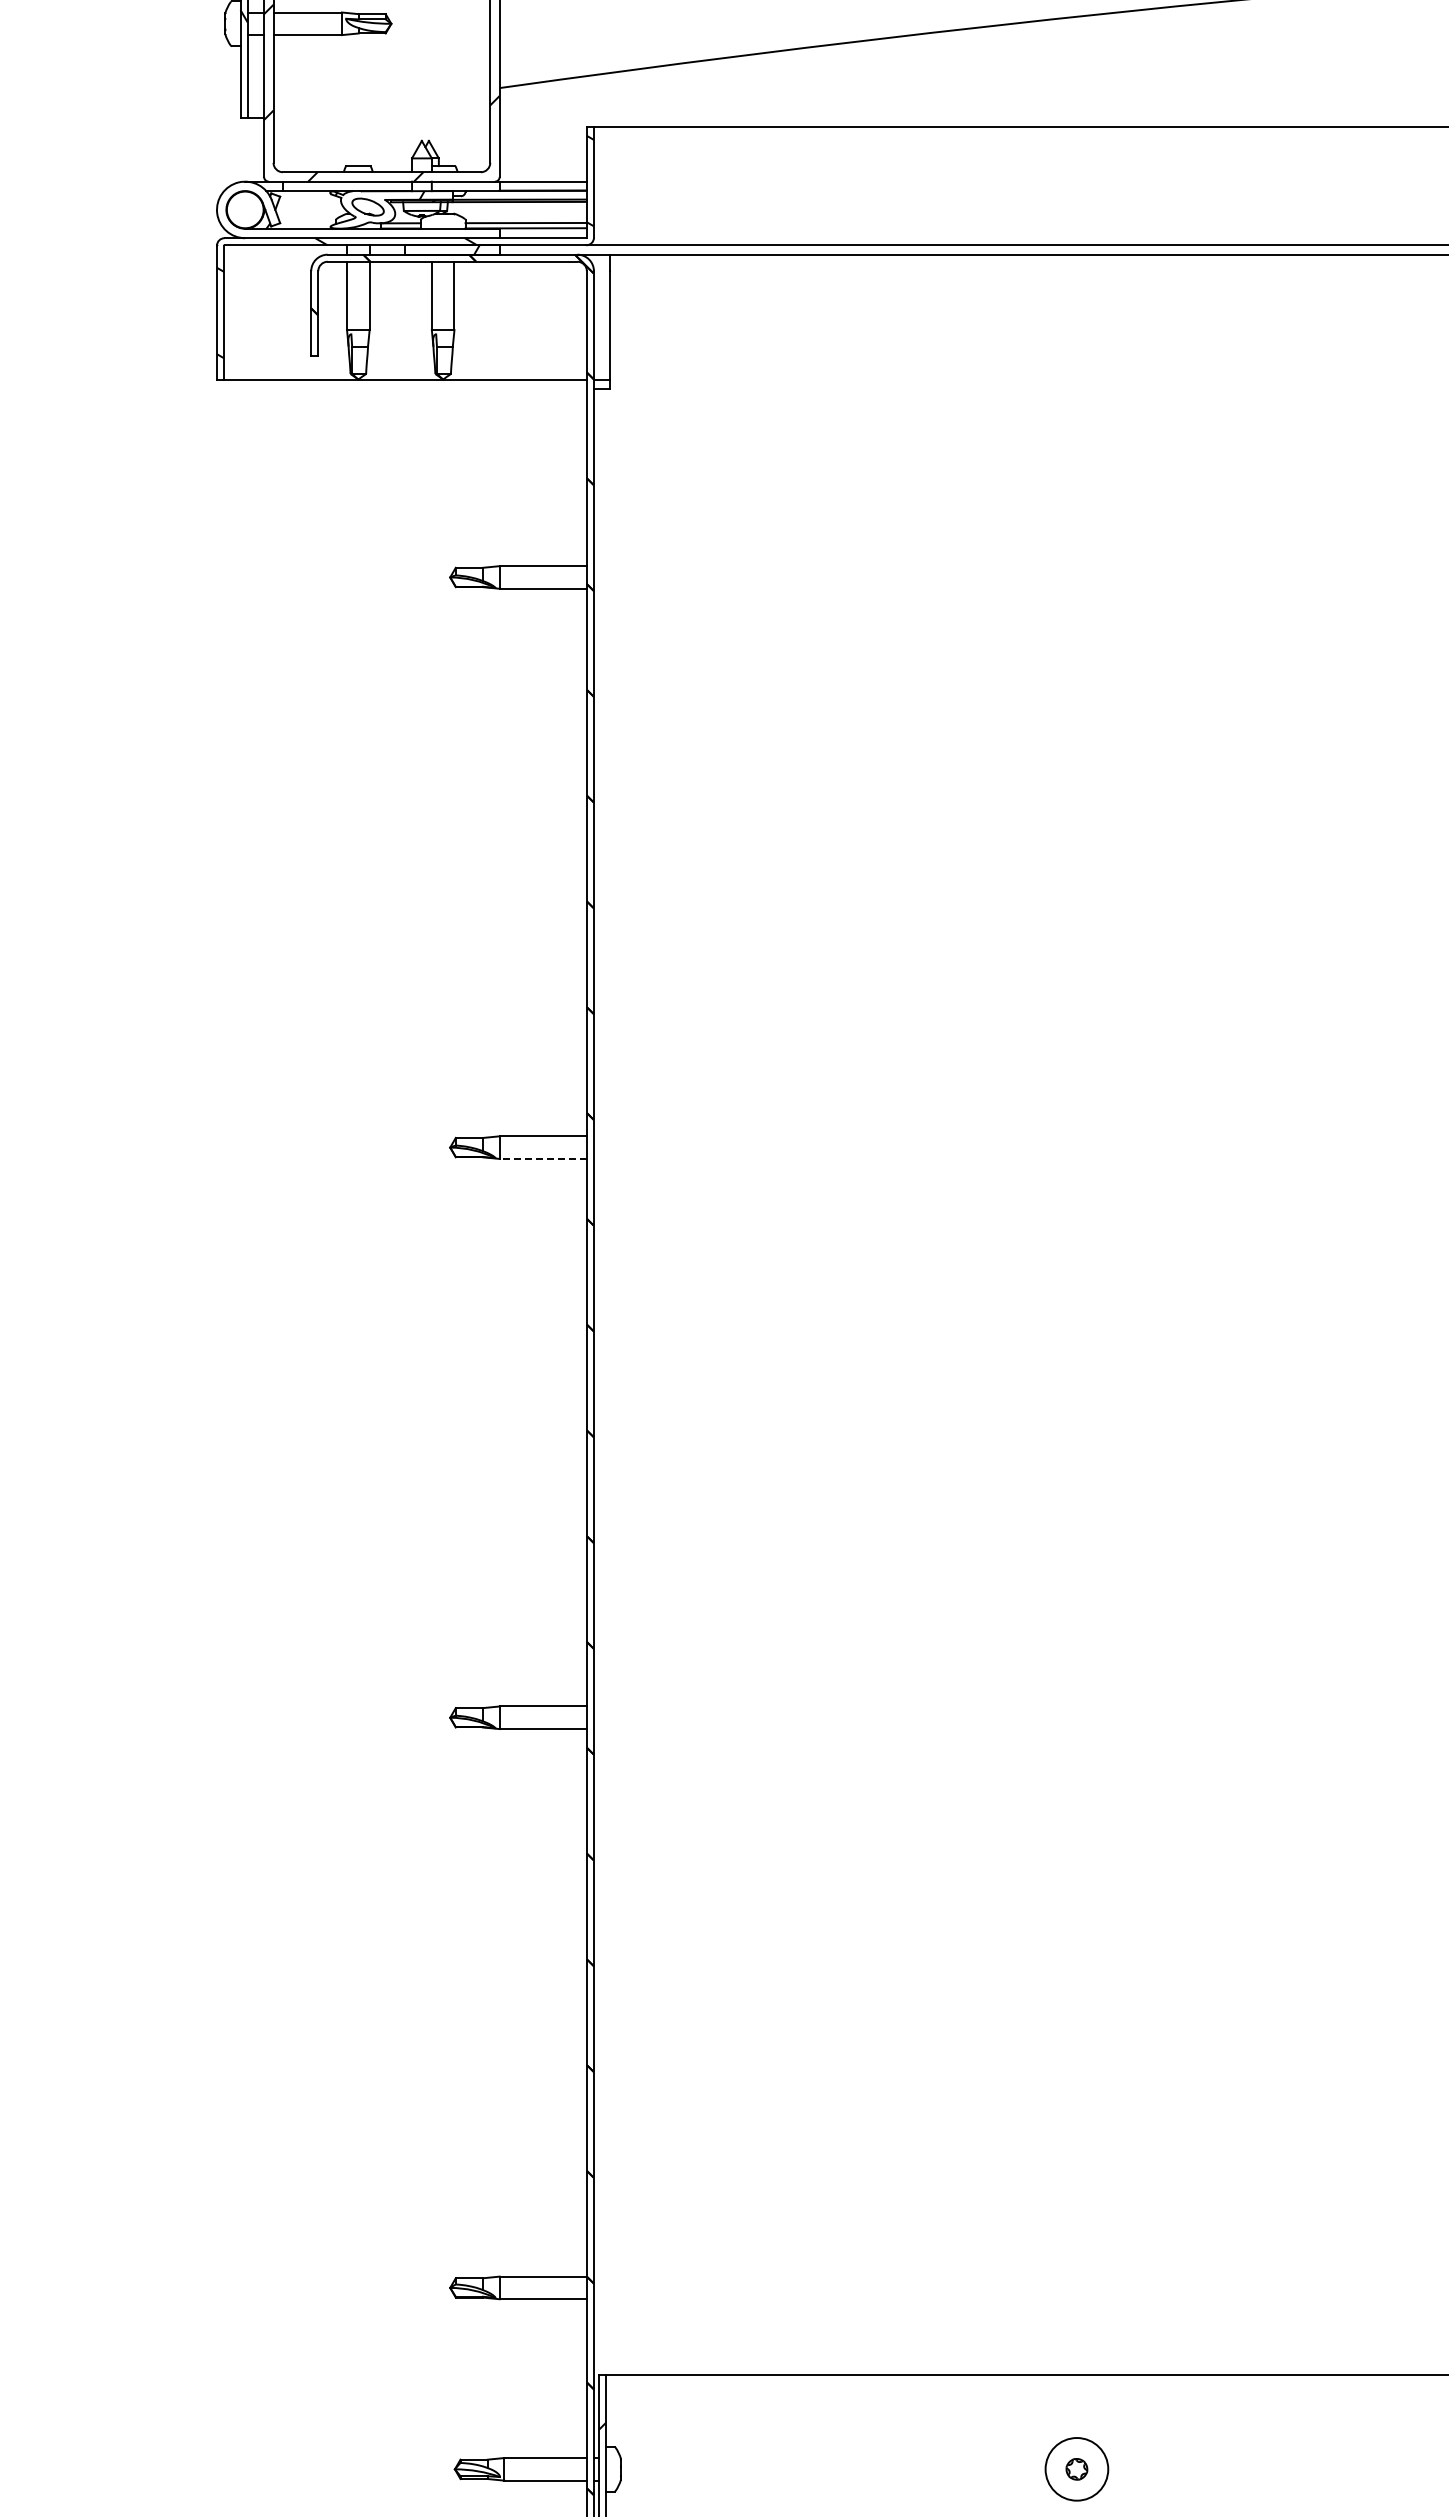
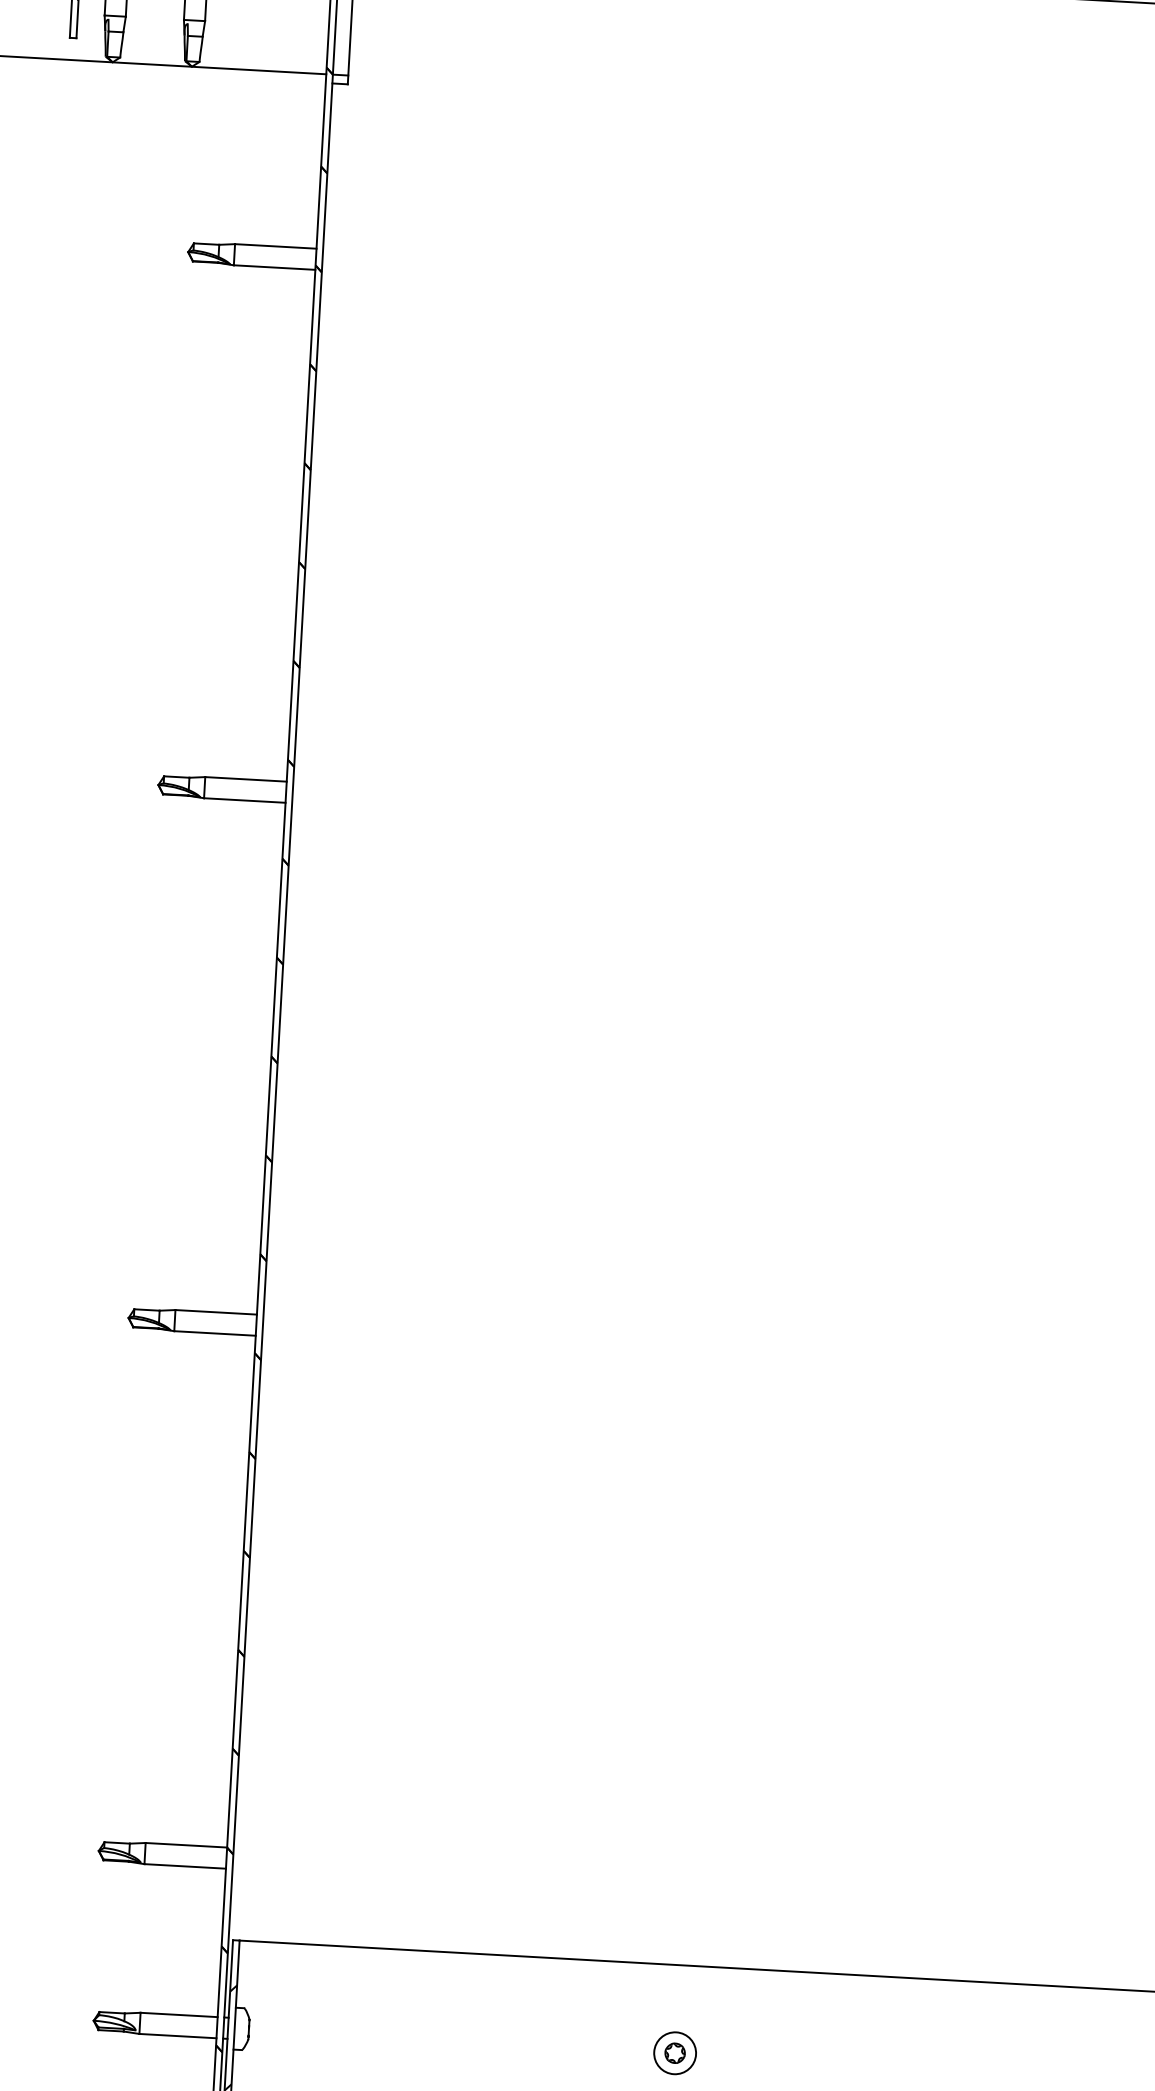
line: (543, 1158) -> (245, 800), dashed -> solid
circle: (1076, 2468) -> (674, 2052), size x0.71

